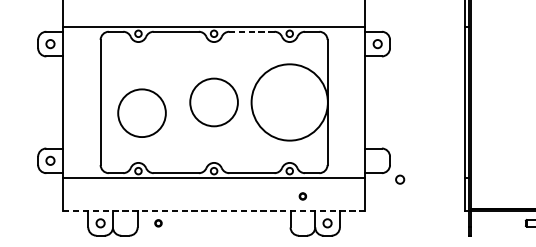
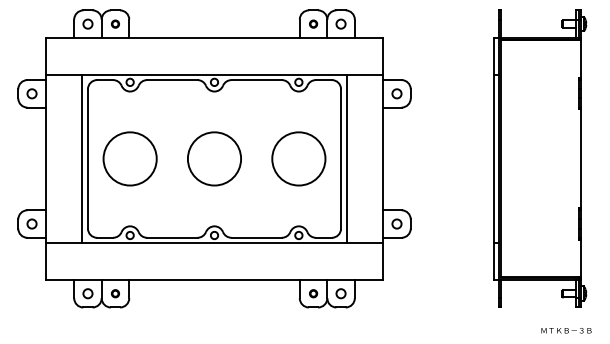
line: (251, 32) -> (256, 80), dashed -> solid
line: (95, 102) -> (82, 158), added
circle: (289, 102) -> (298, 158), size x0.62
line: (332, 102) -> (346, 158), added
circle: (141, 112) -> (129, 158), moved
circle: (399, 179) -> (396, 223), moved
part: (302, 196) -> (313, 293), moved
line: (214, 210) -> (214, 279), dashed -> solid
part: (158, 223) -> (115, 293), moved

